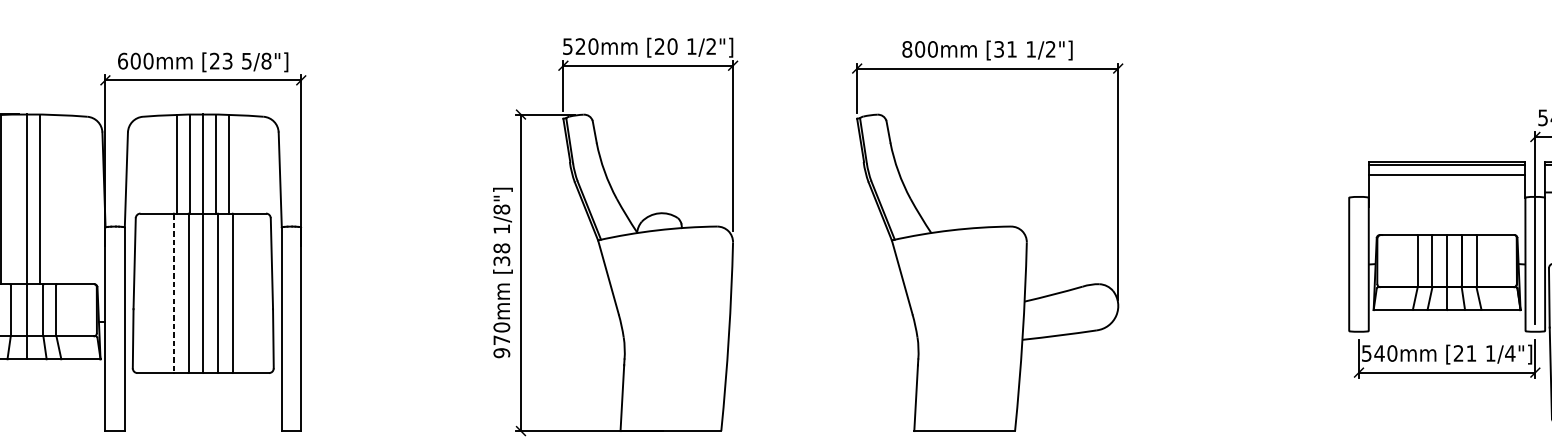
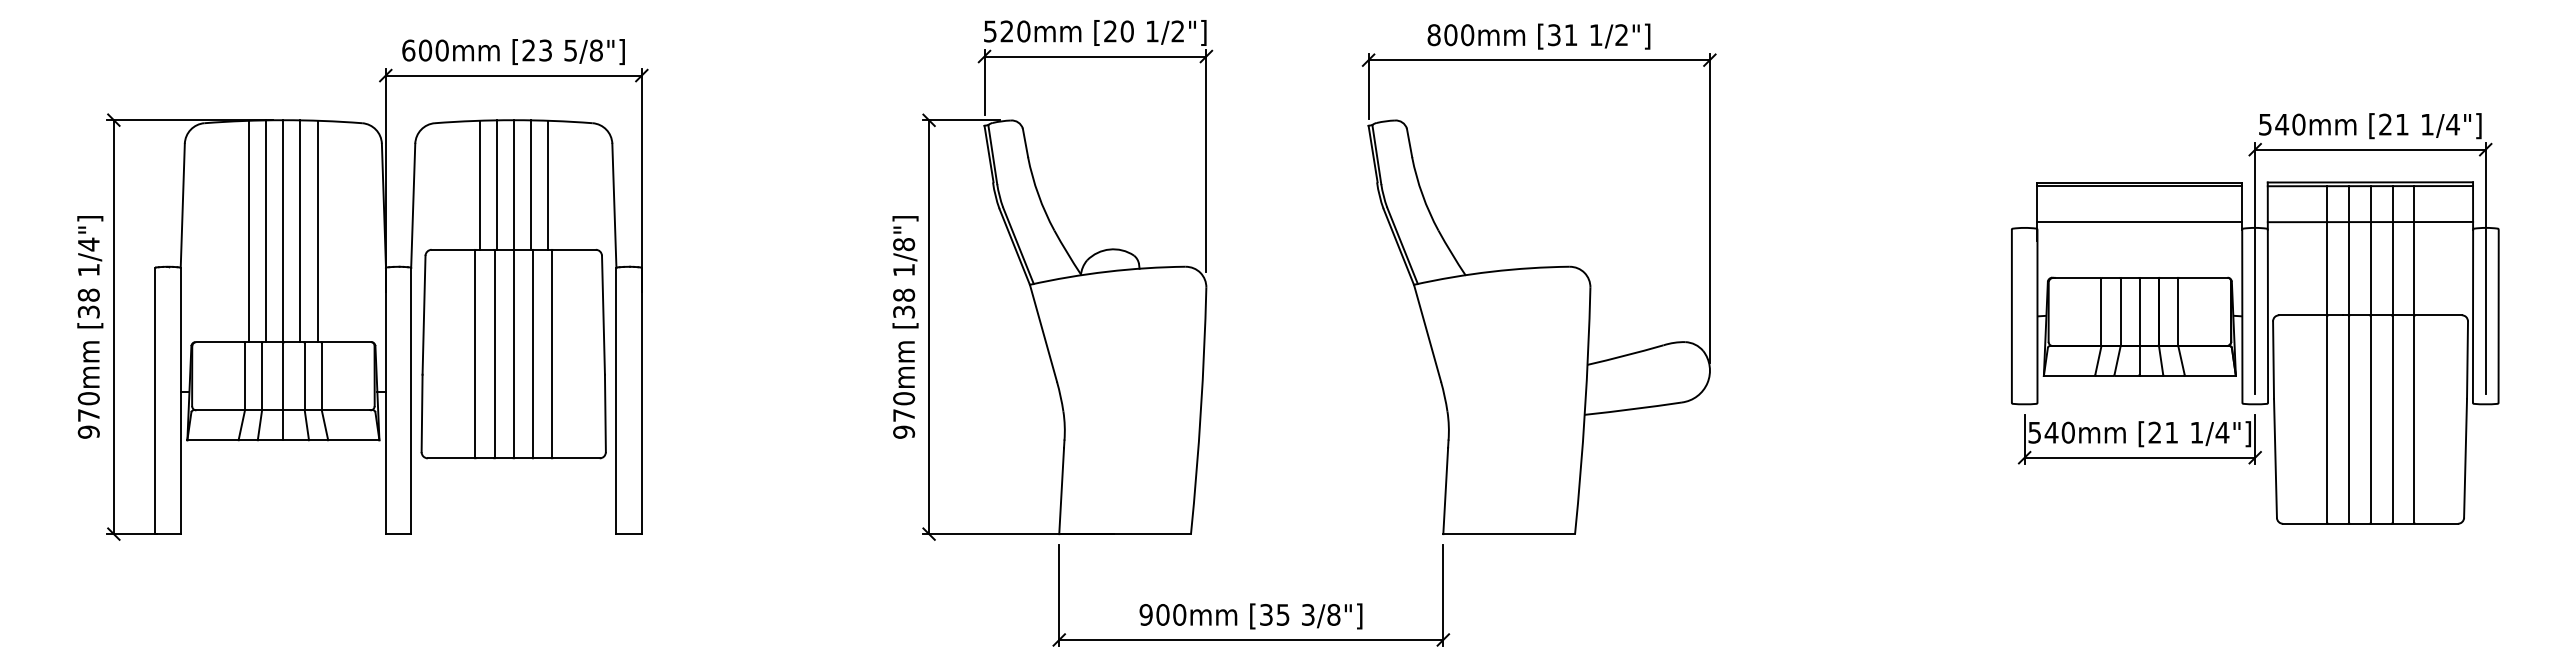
line: (1446, 175) -> (2139, 222), moved
line: (14, 199) -> (266, 231), added
line: (53, 199) -> (317, 231), added
line: (174, 293) -> (475, 354), dashed -> solid

